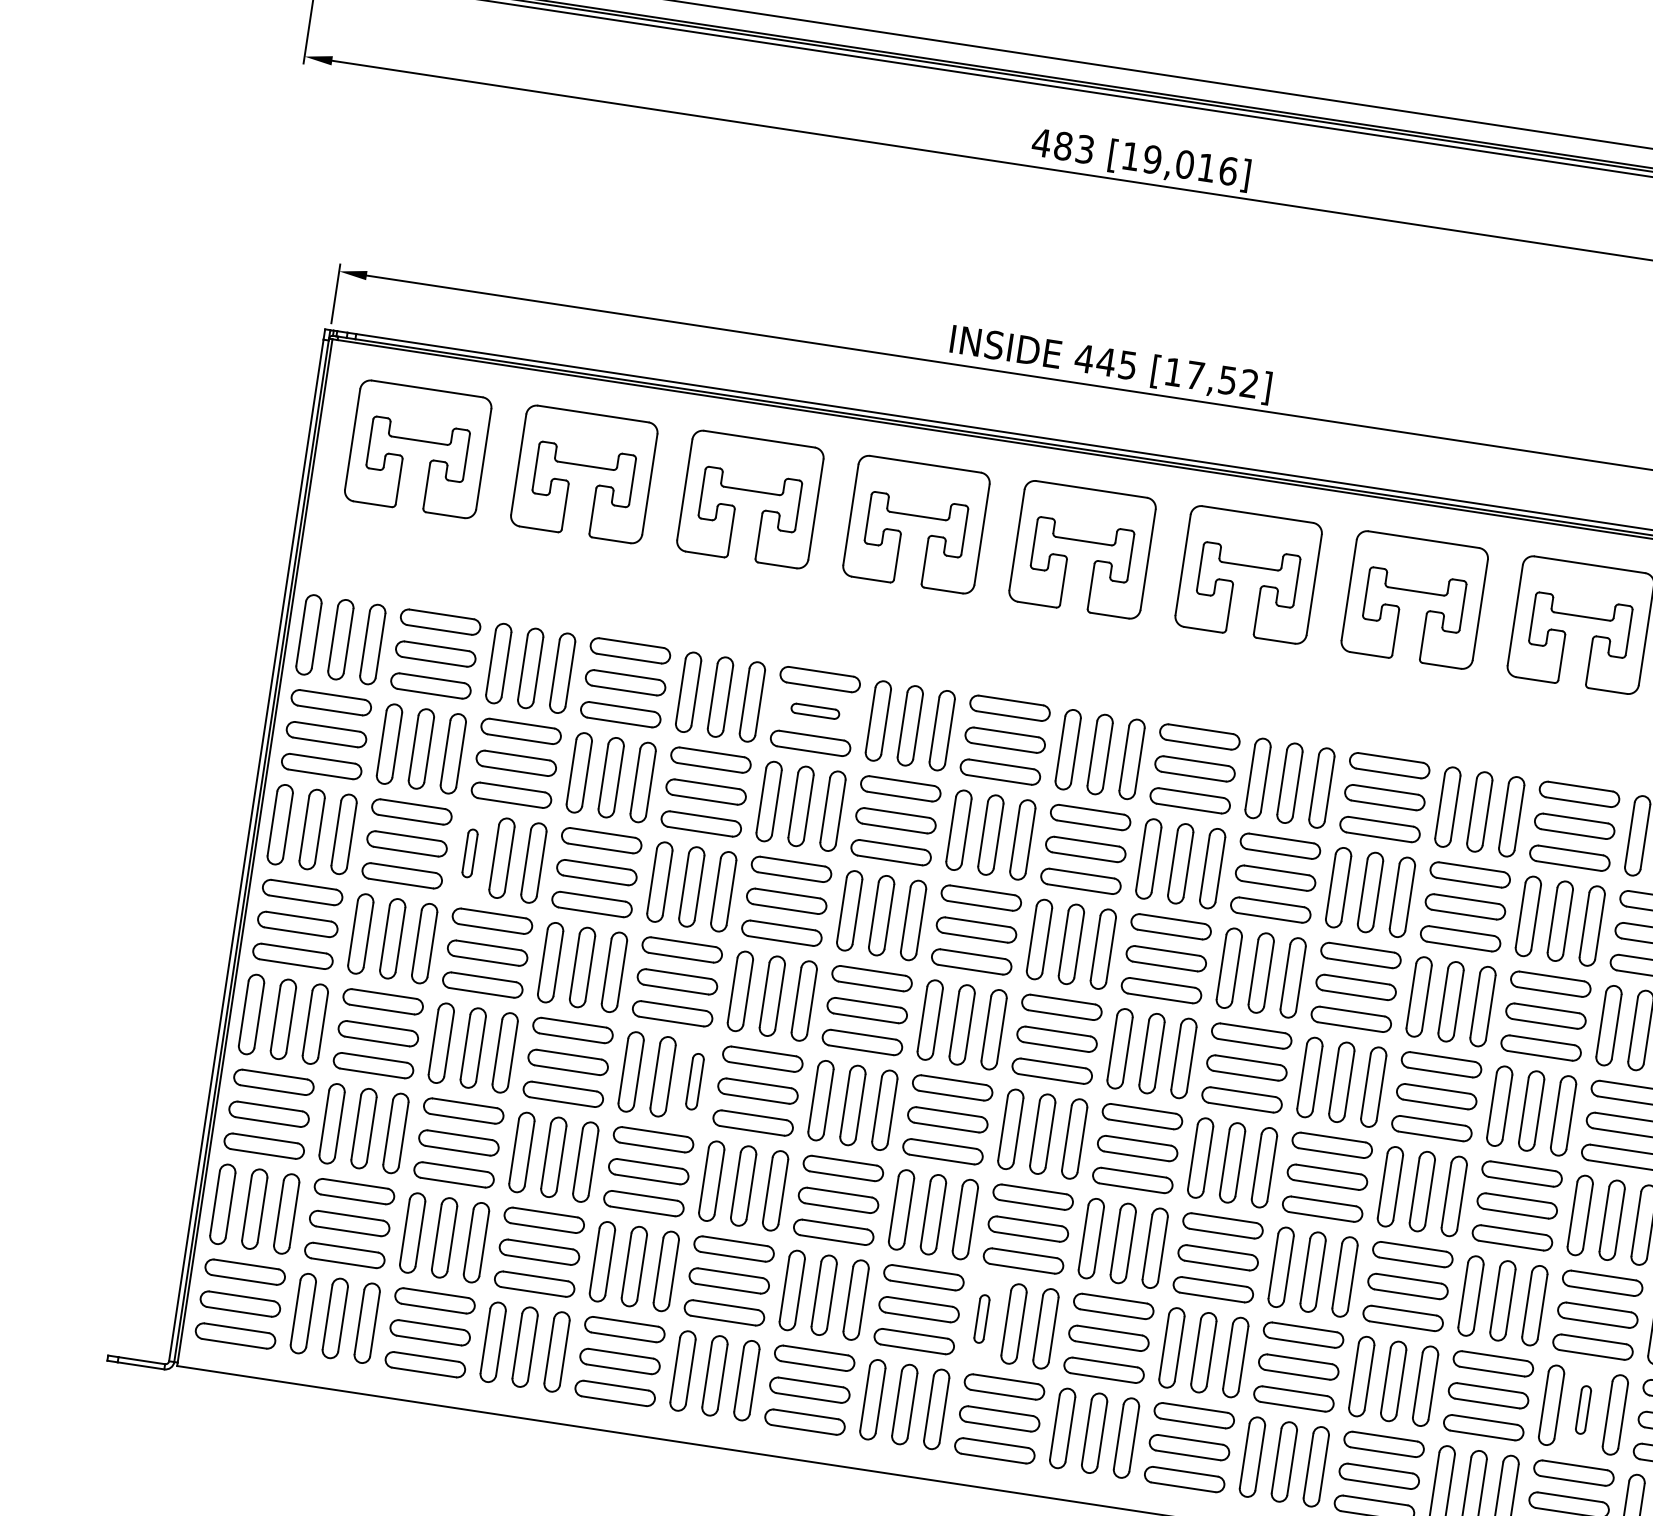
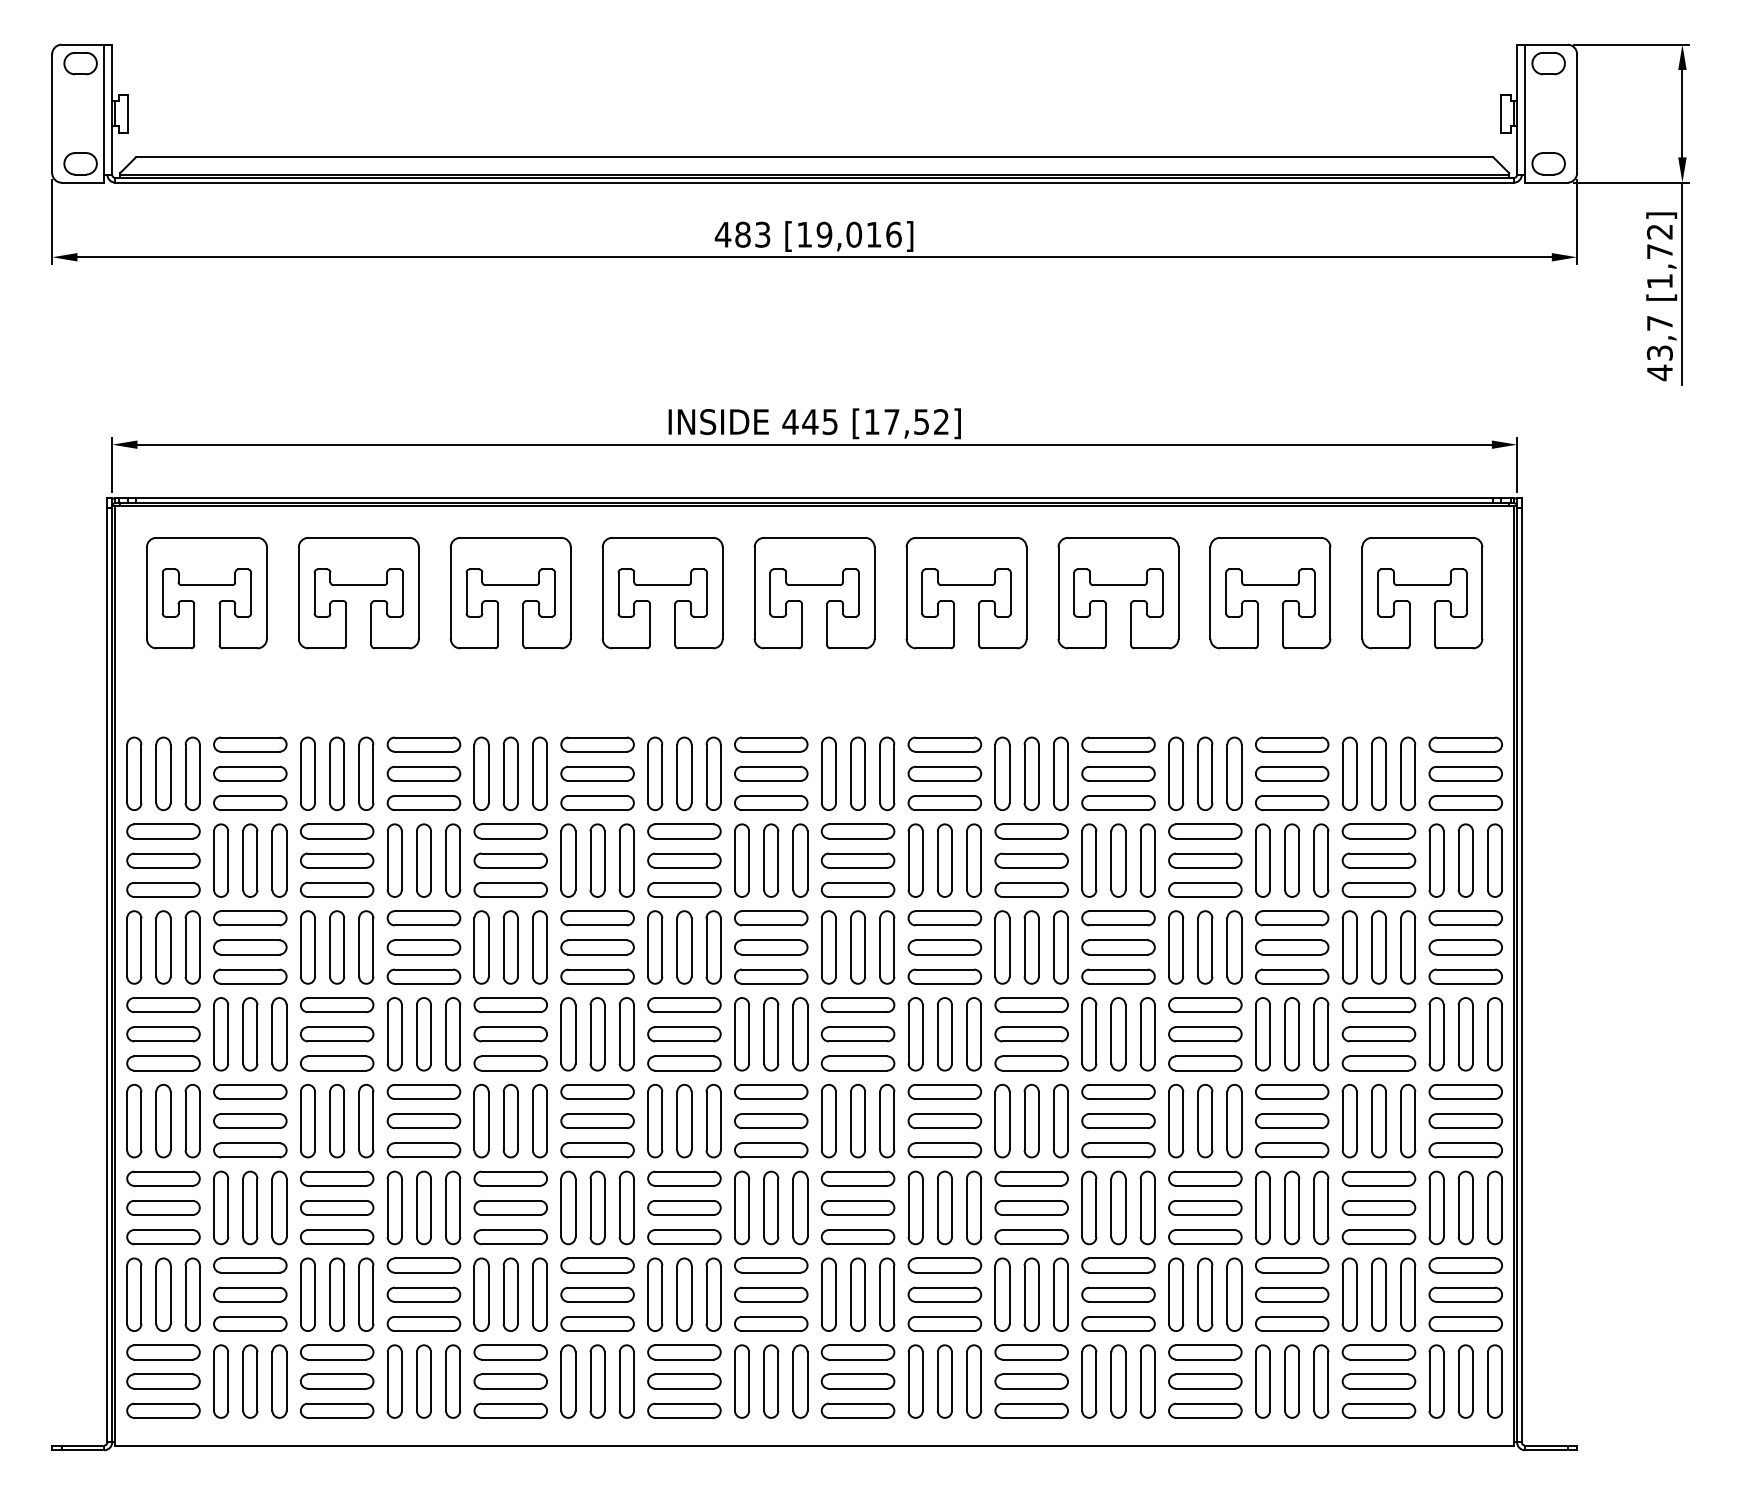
part: (815, 711) -> (597, 773), size x1.67
part: (469, 853) -> (307, 947), size x1.67
part: (694, 1081) -> (539, 1121), size x1.43
part: (981, 1318) -> (828, 1294), size x1.67
part: (1582, 1409) -> (1378, 1294), size x1.67

